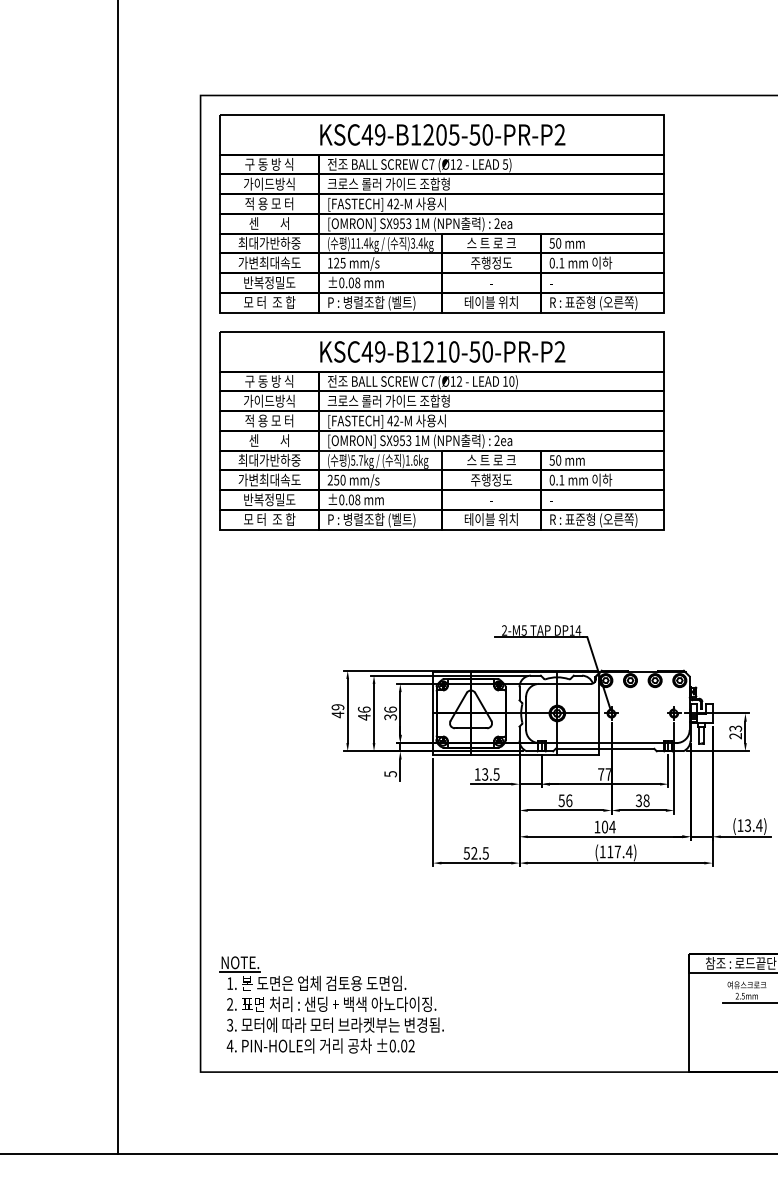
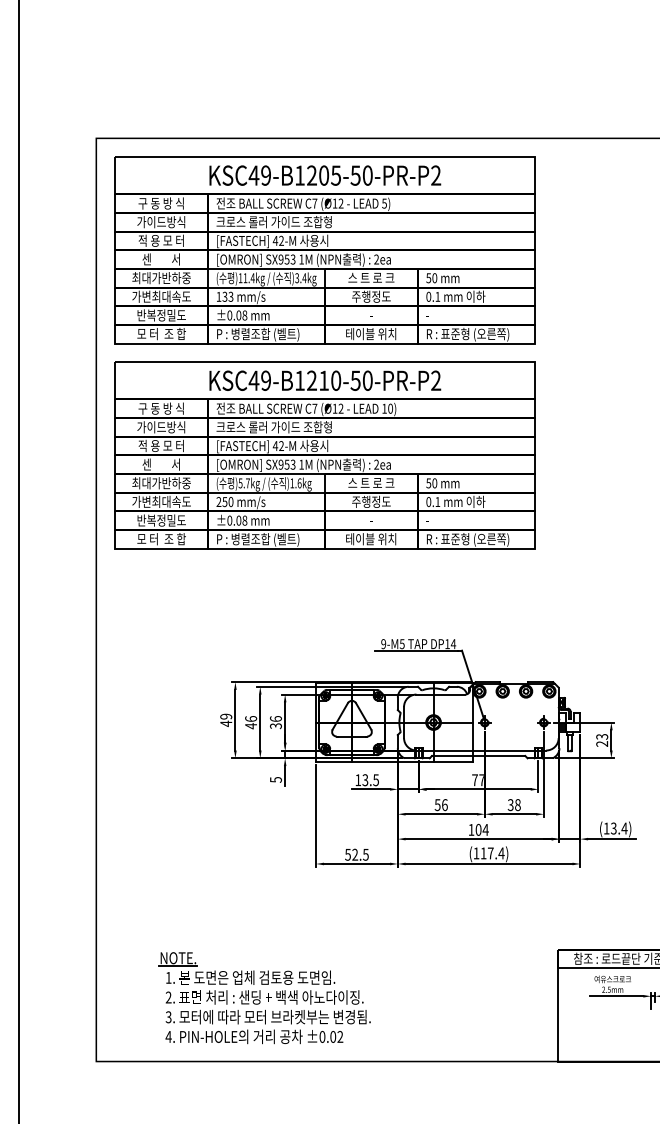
text: (339, 262) -> (227, 296), 125 -> 133
text: (504, 630) -> (383, 644), 2-M5 -> 9-M5
part: (331, 1004) -> (264, 997), moved

